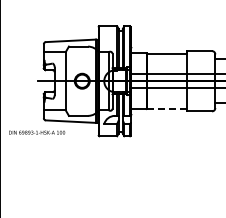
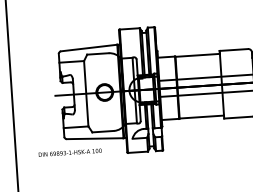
line: (166, 108) -> (201, 116), dashed -> solid
text: (37, 132) -> (70, 152), moved

